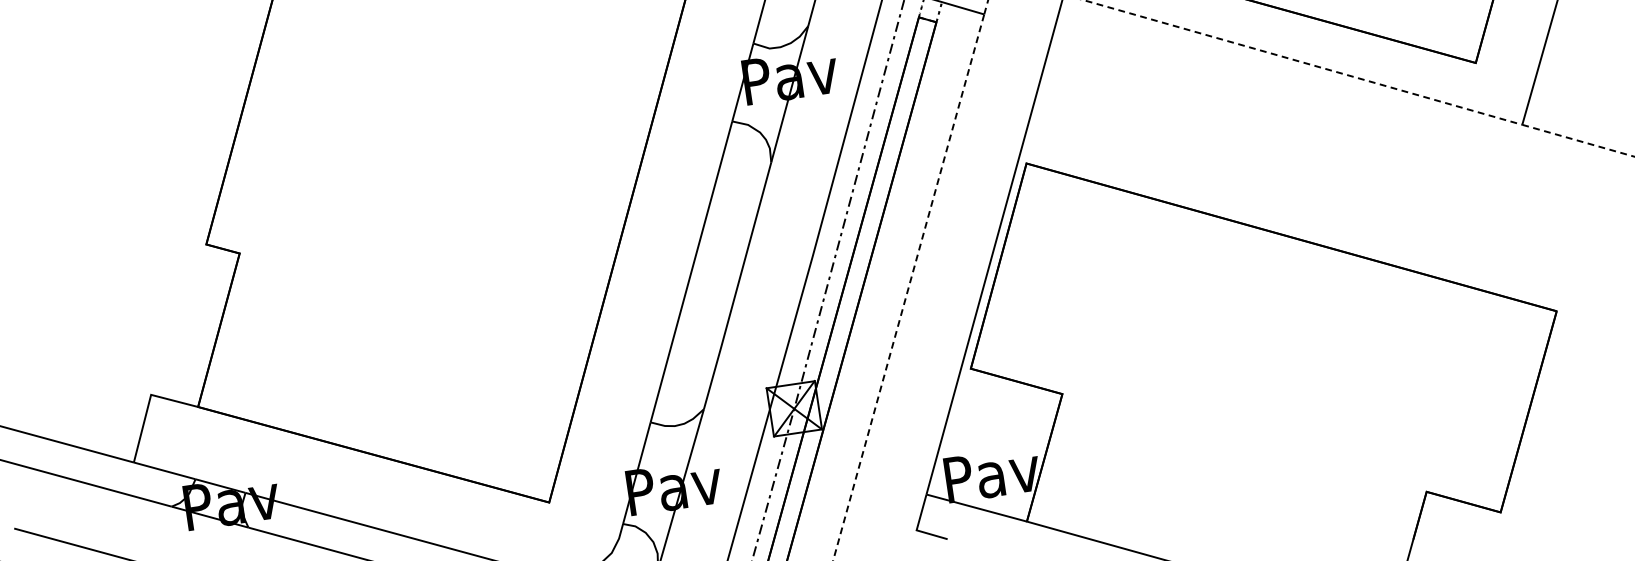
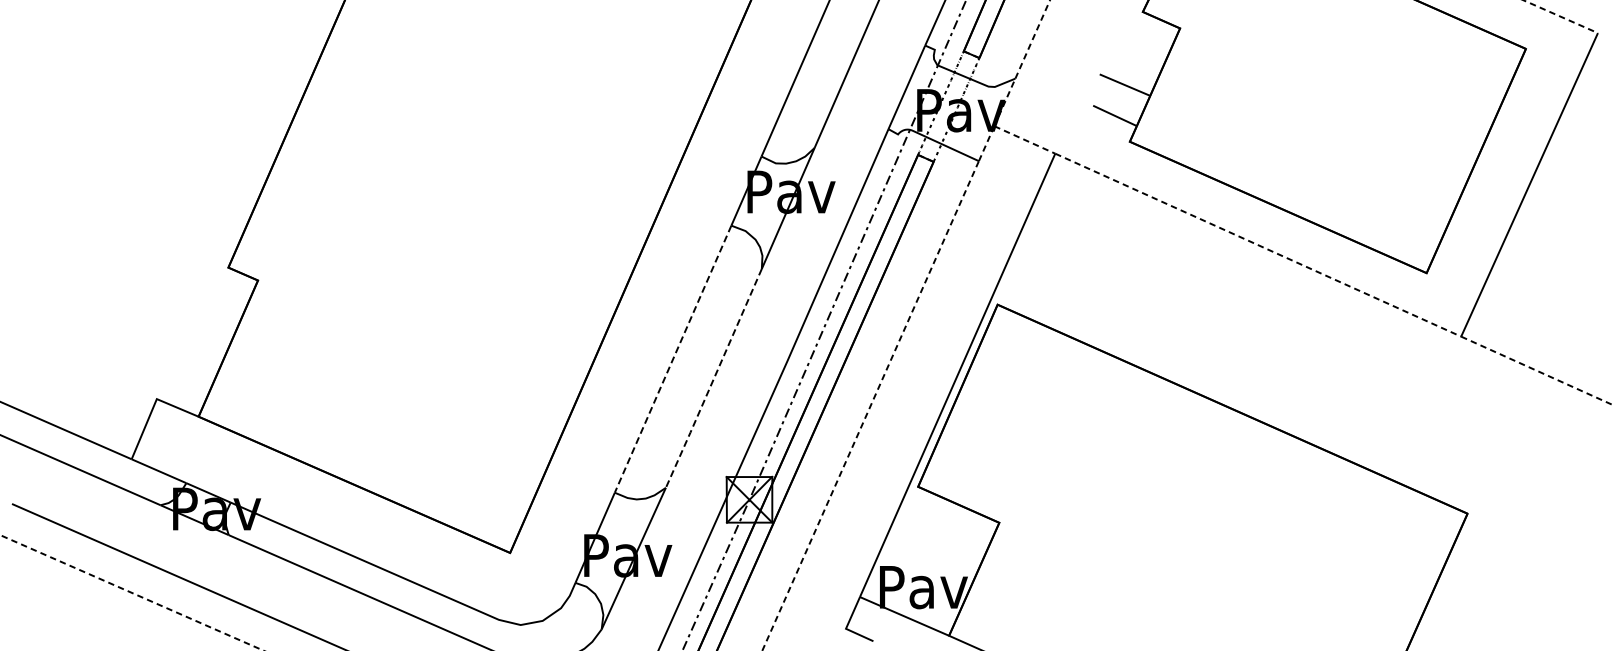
line: (691, 272) -> (673, 359), solid -> dashed
line: (737, 287) -> (713, 379), solid -> dashed

